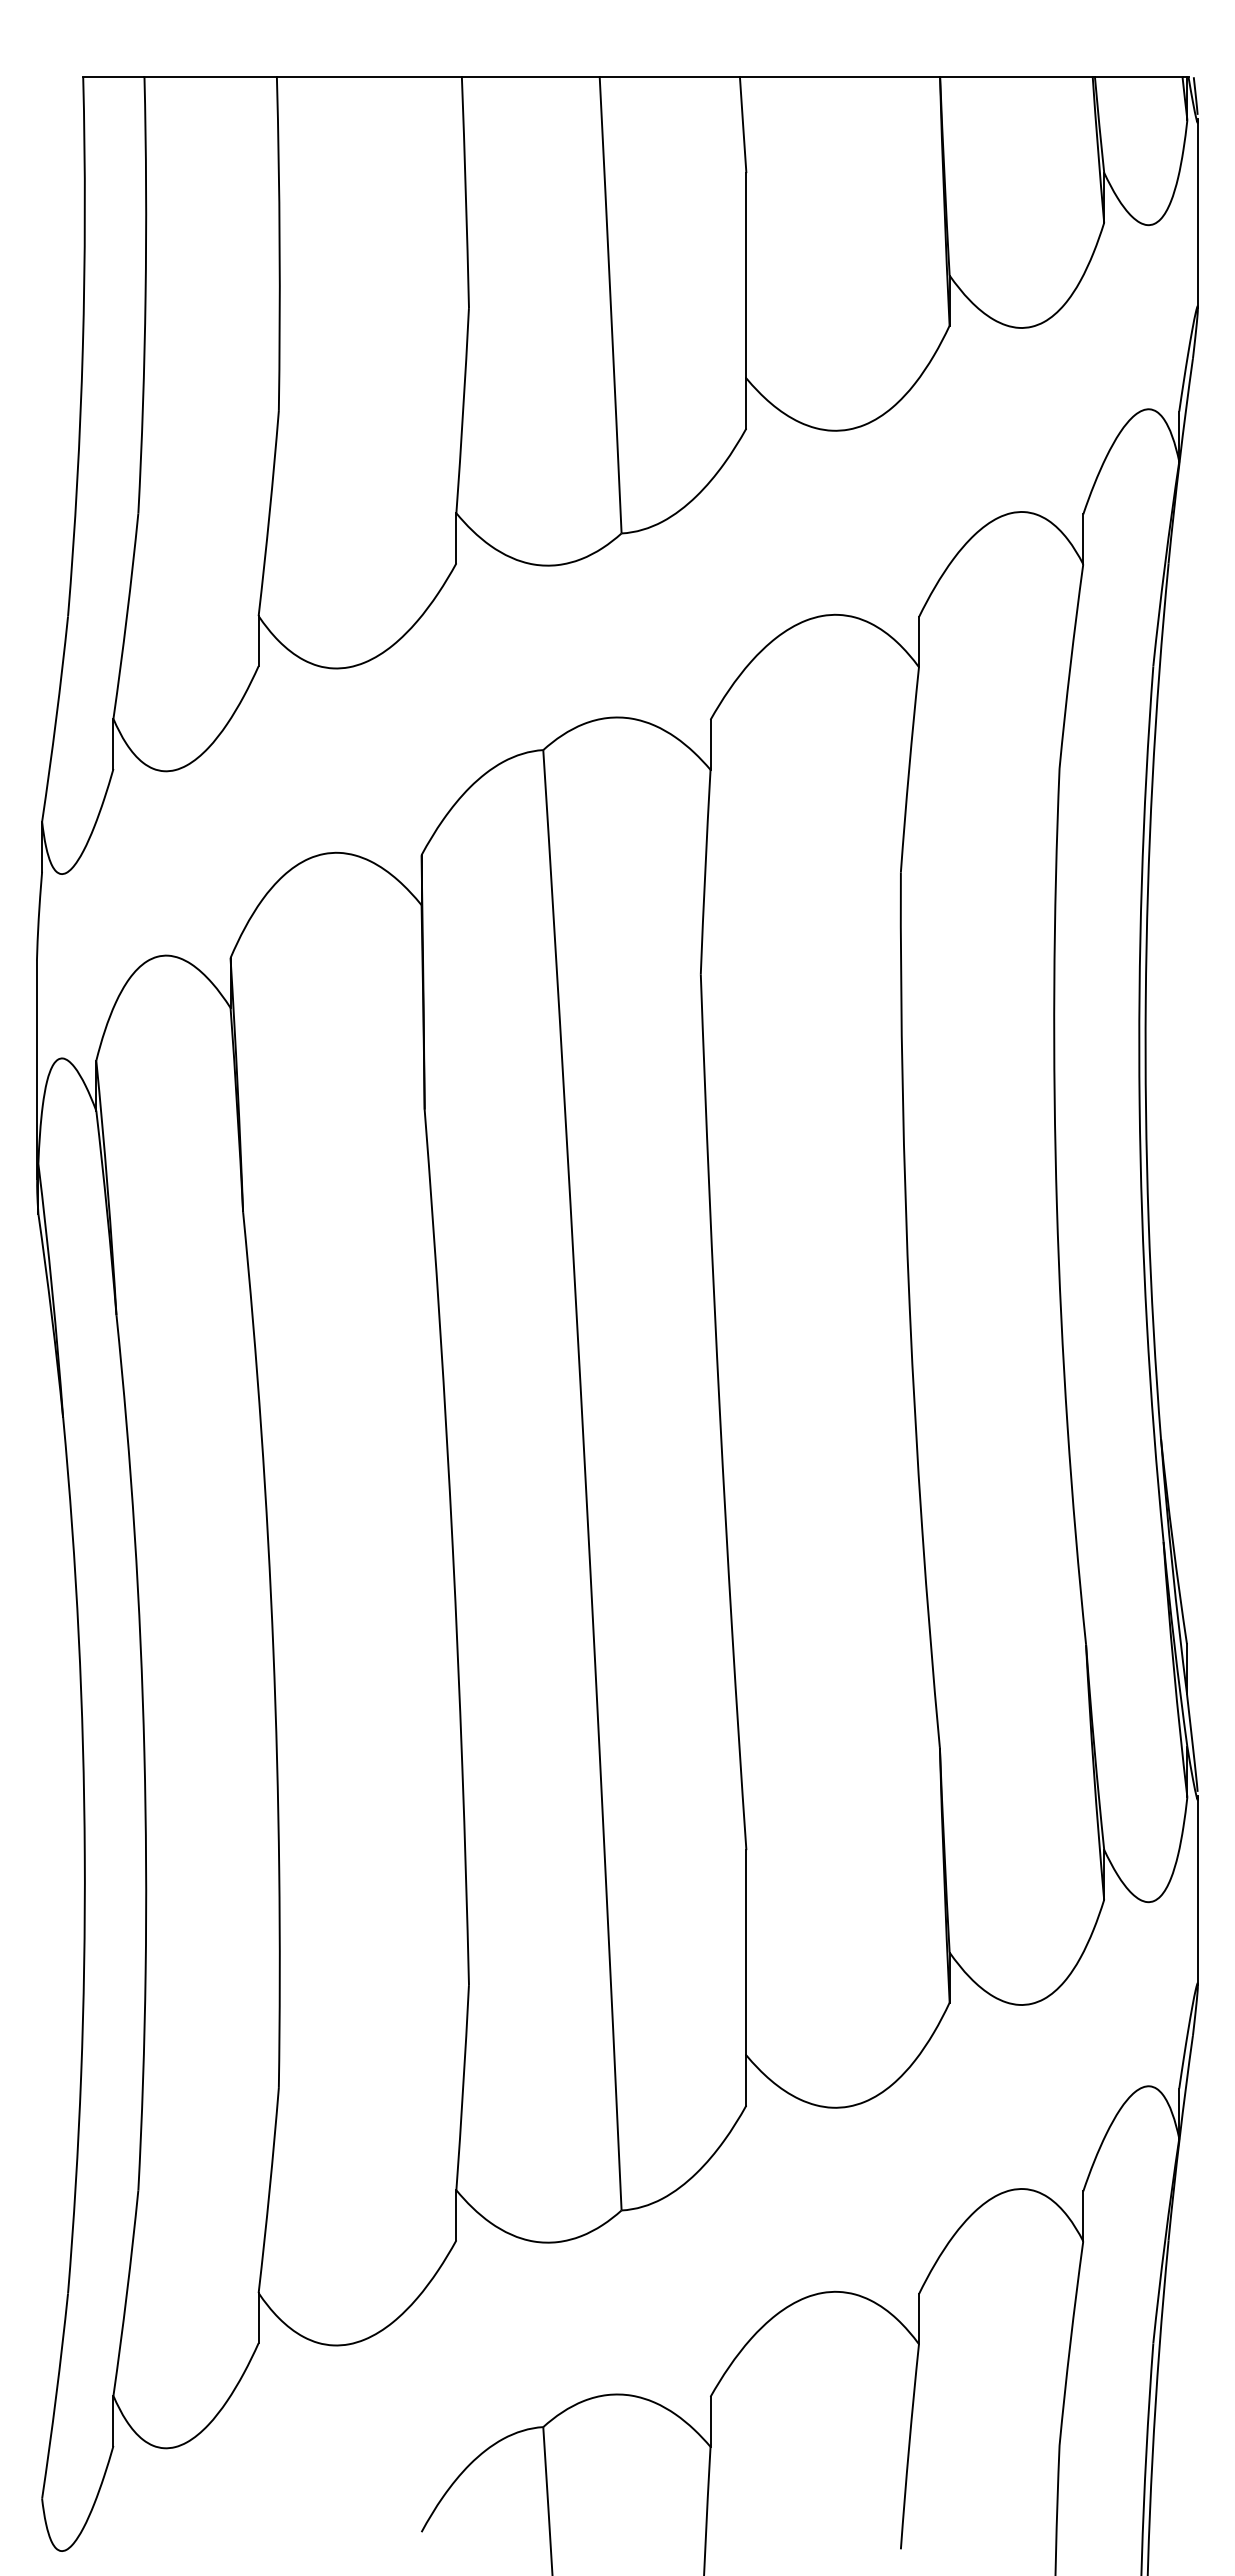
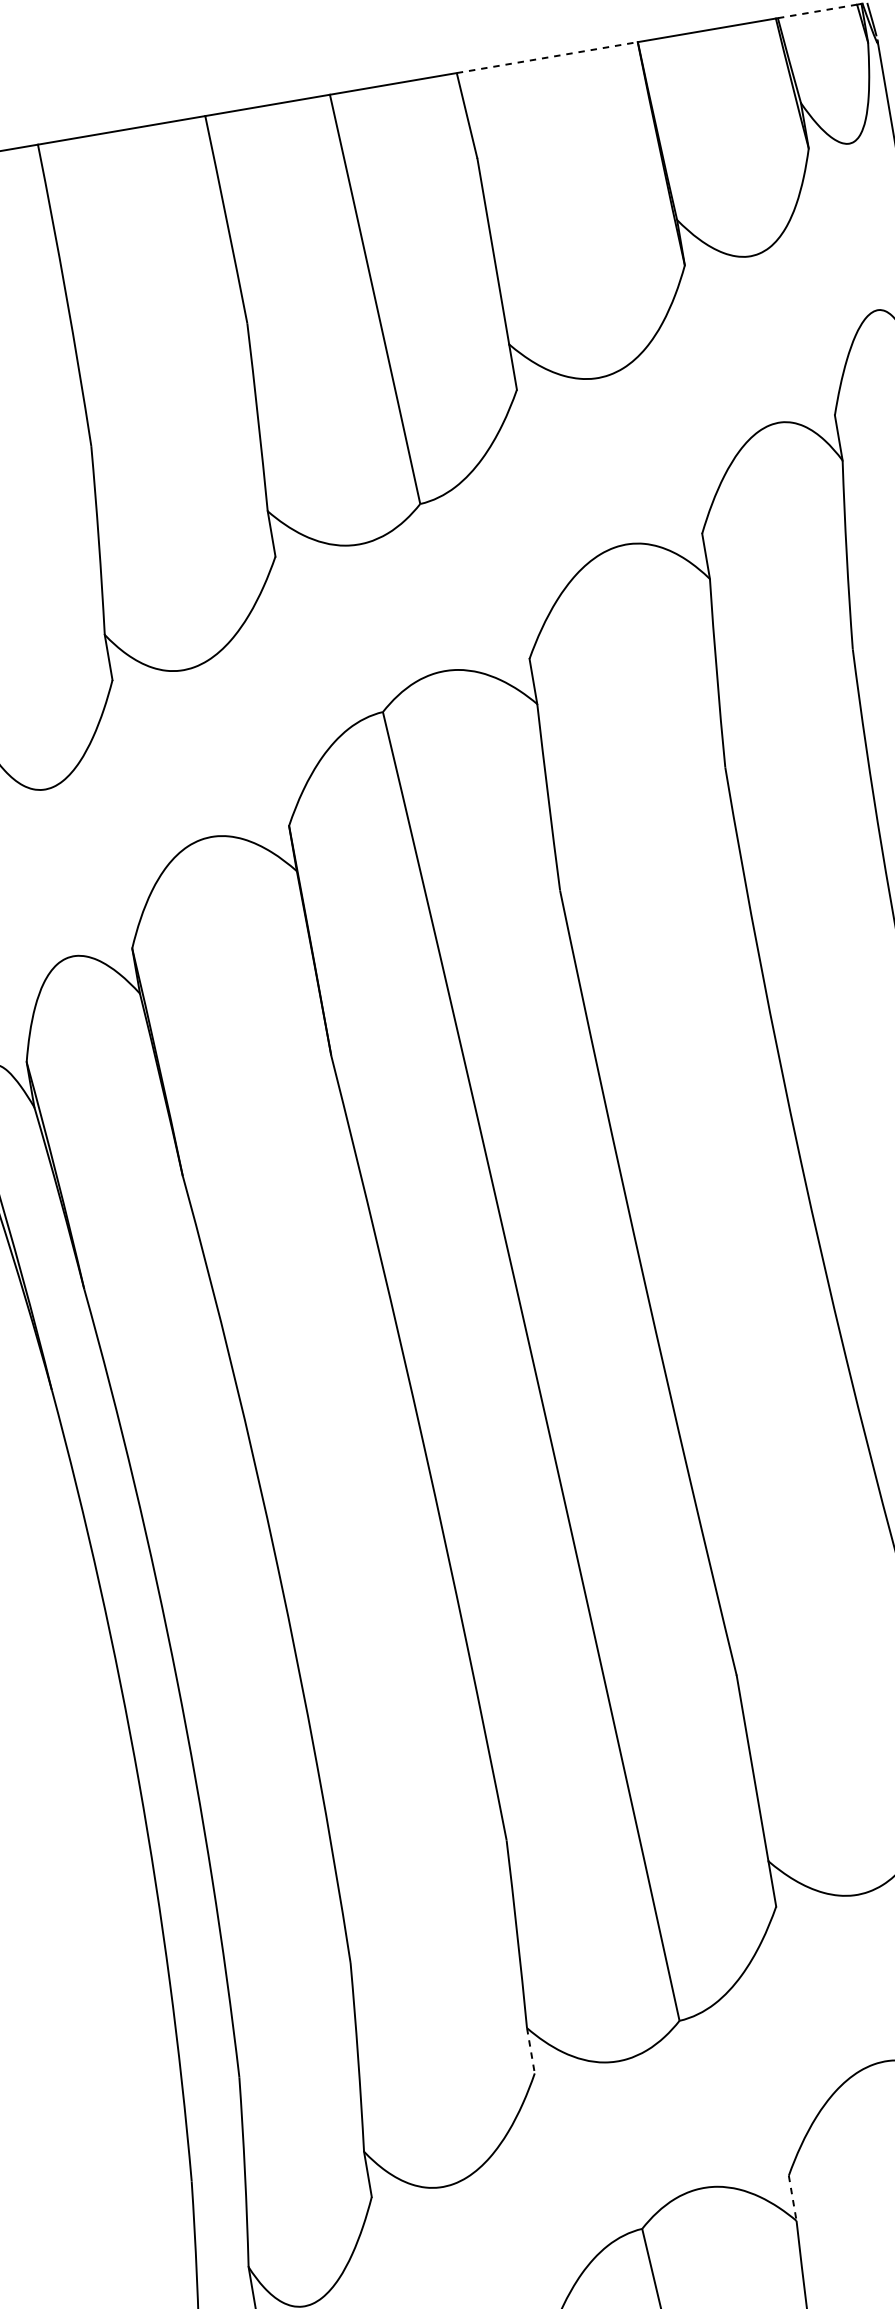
line: (840, 77) -> (547, 57), solid -> dashed
line: (1138, 77) -> (817, 11), solid -> dashed
line: (456, 2215) -> (531, 2050), solid -> dashed
line: (710, 2421) -> (792, 2197), solid -> dashed

